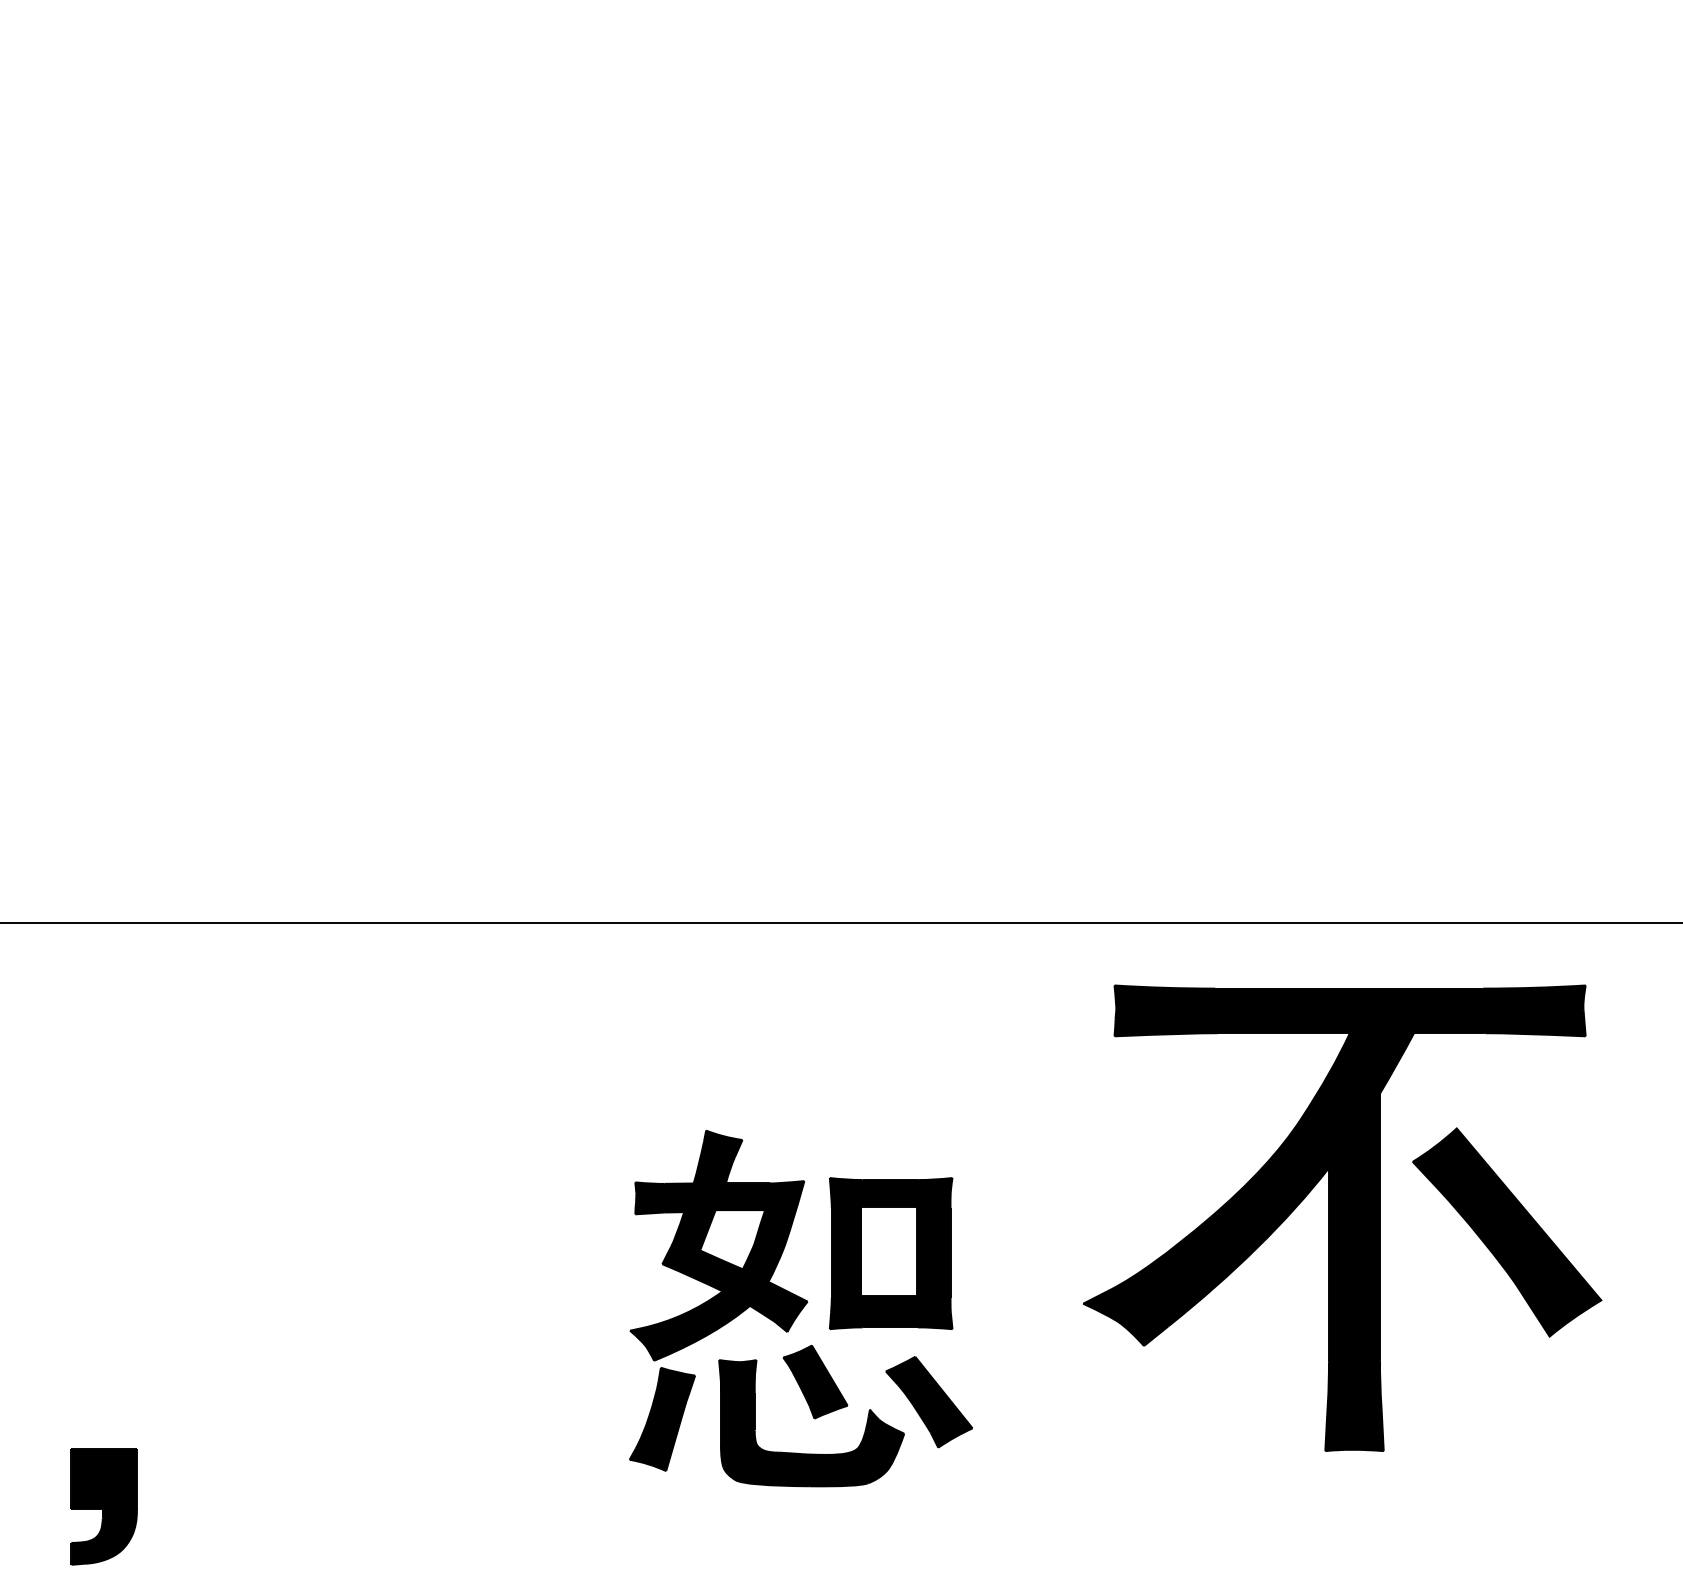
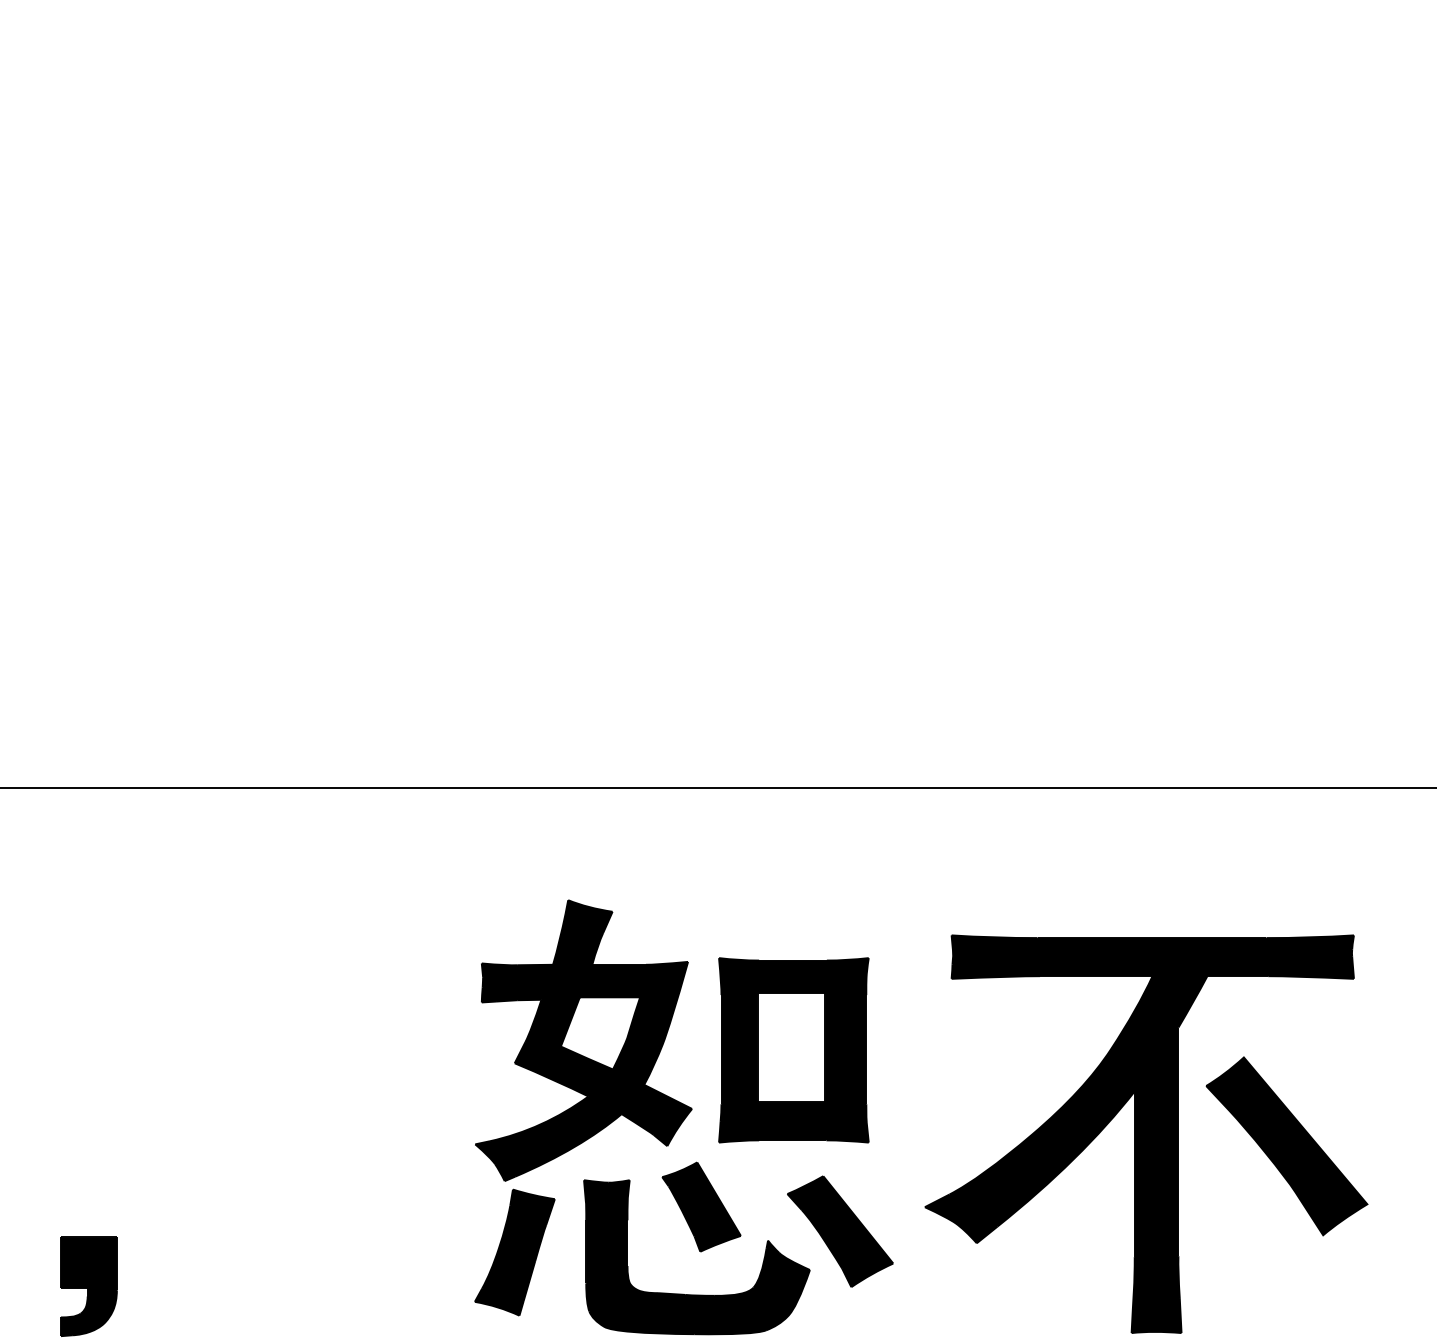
part: (1342, 1217) -> (1146, 1133), moved
part: (800, 1308) -> (683, 1117), size x1.43

